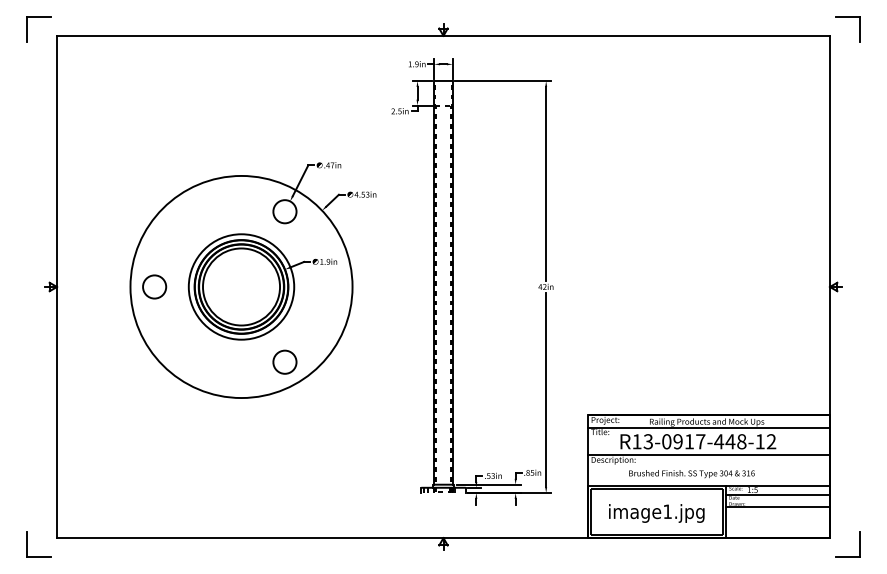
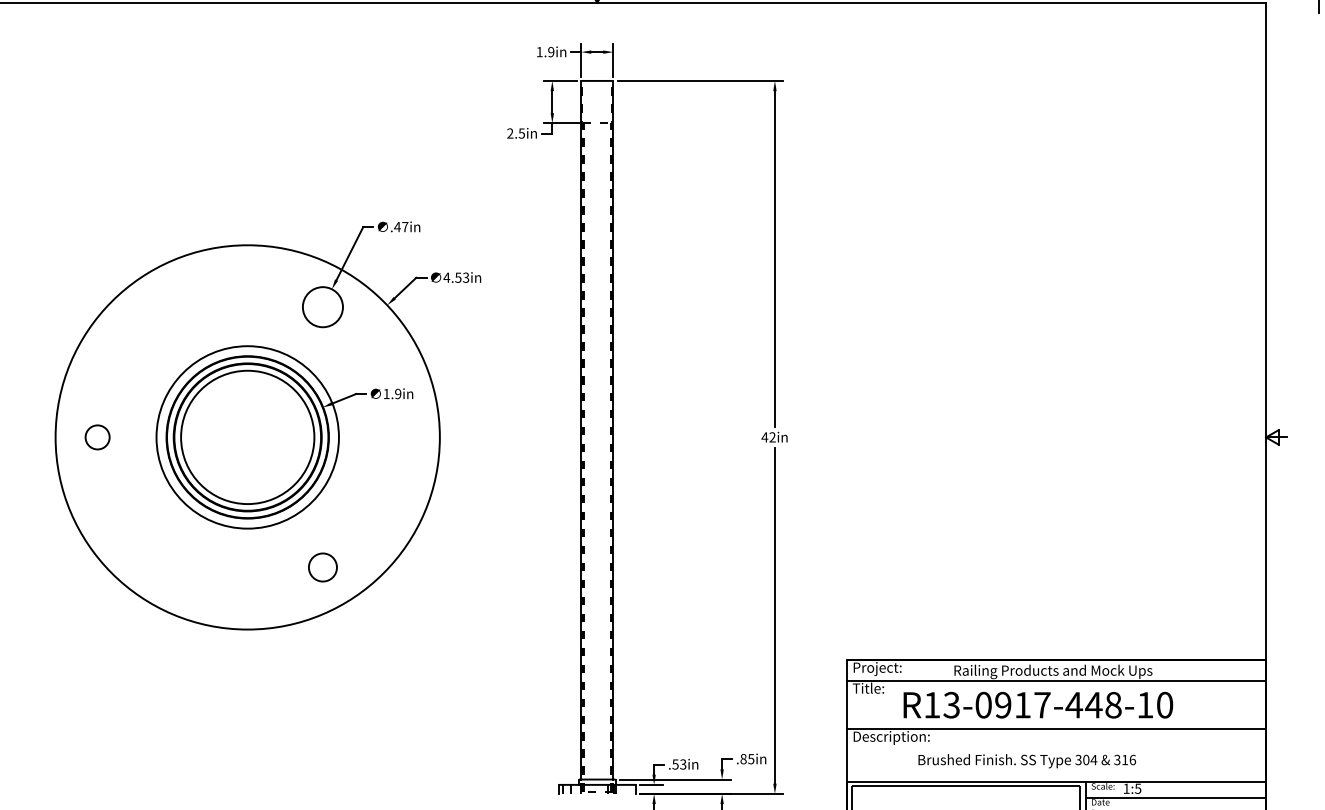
circle: (154, 286) -> (97, 436), size x0.6
circle: (284, 361) -> (322, 566), size x0.7
text: (771, 441) -> (1164, 704), R13-0917-448-12 -> R13-0917-448-10

